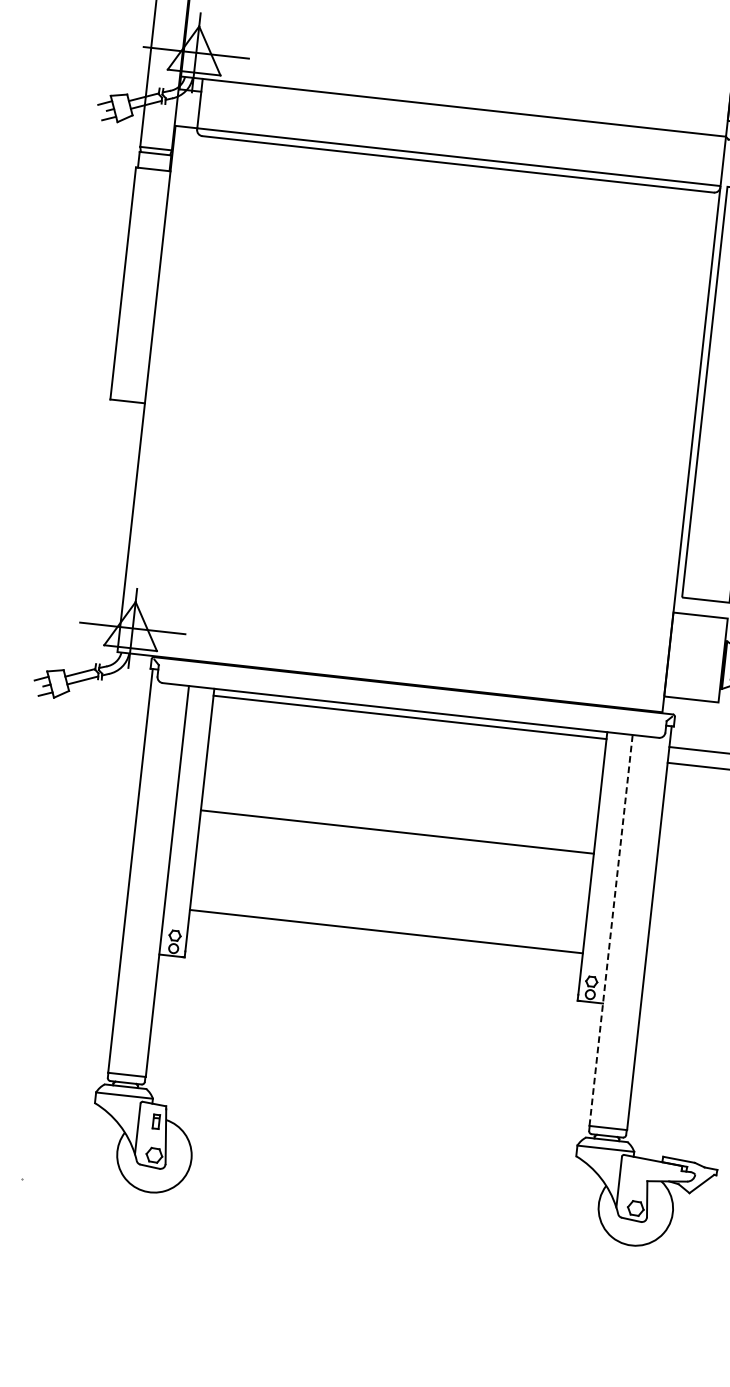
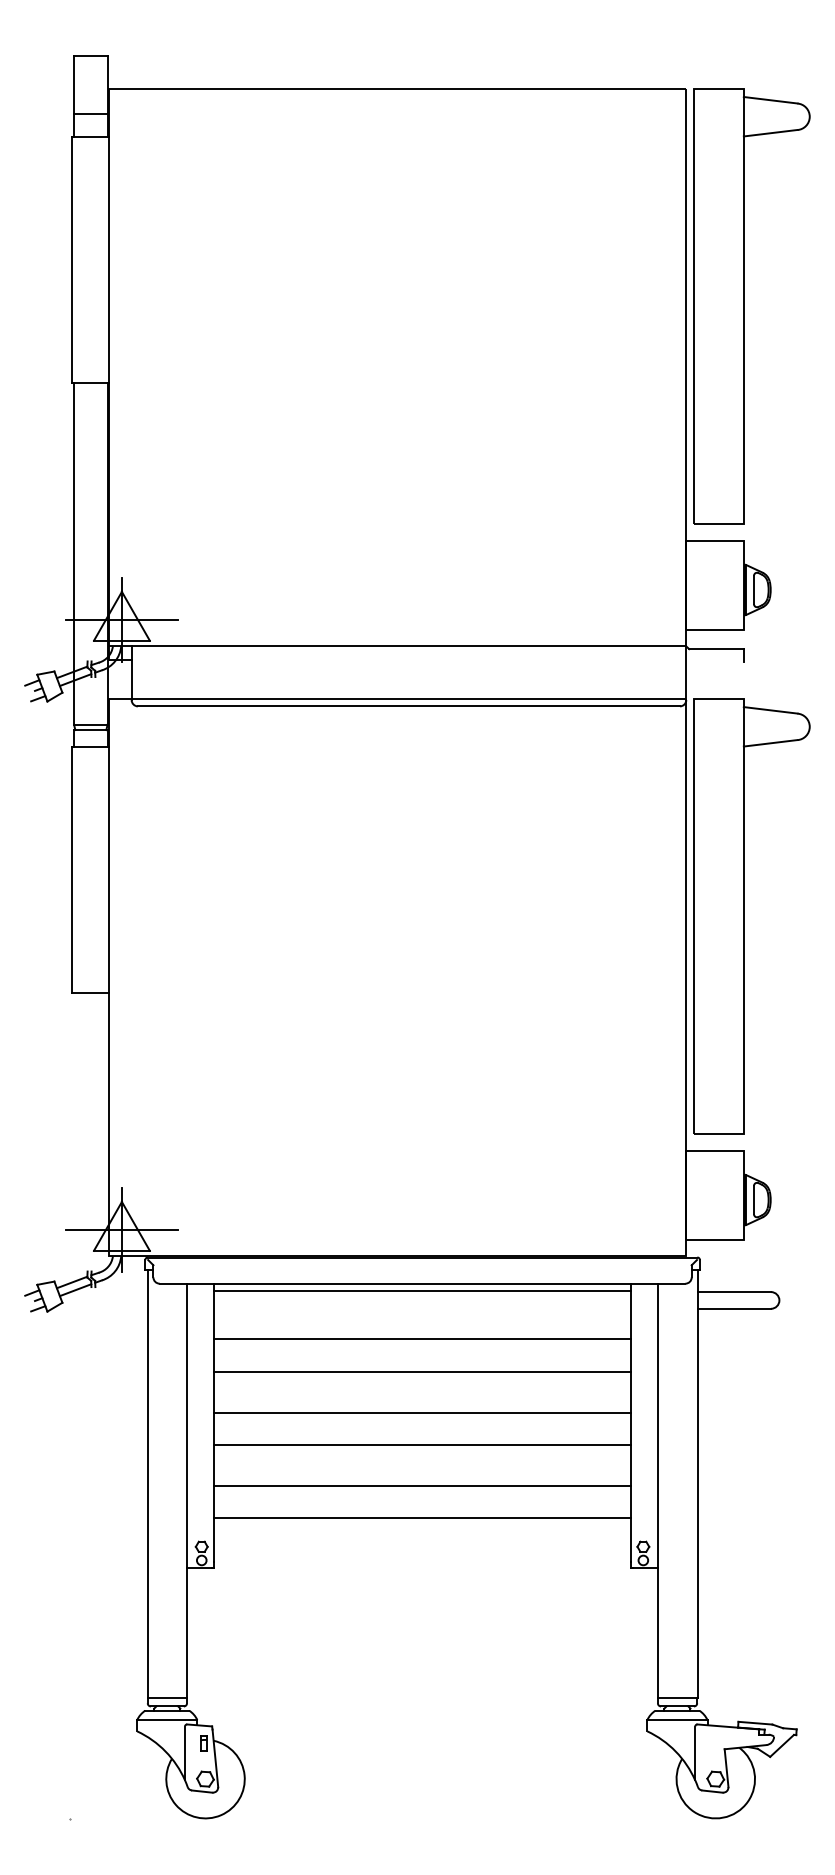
line: (404, 763) -> (422, 1339), added
line: (401, 793) -> (422, 1371), added
line: (394, 862) -> (422, 1444), added
line: (389, 900) -> (422, 1485), added
line: (610, 930) -> (657, 1490), dashed -> solid

